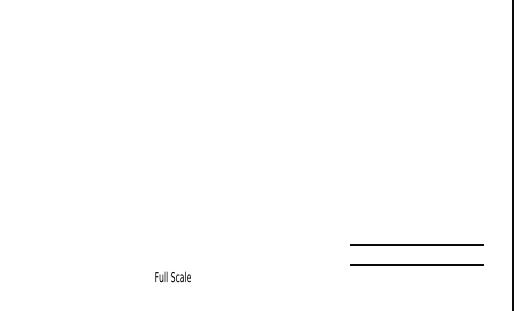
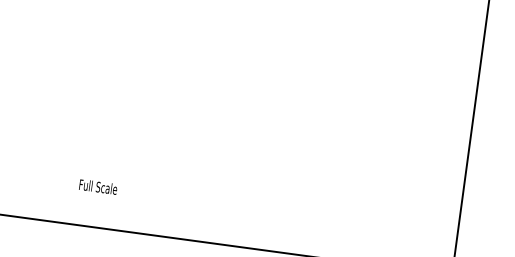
line: (416, 244) -> (360, 187), removed
line: (416, 264) -> (357, 208), removed

